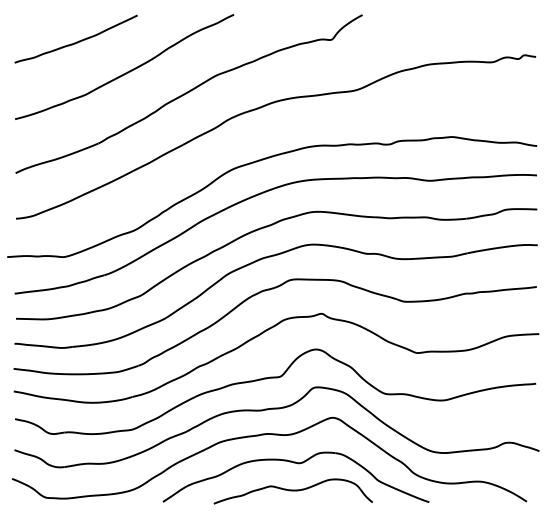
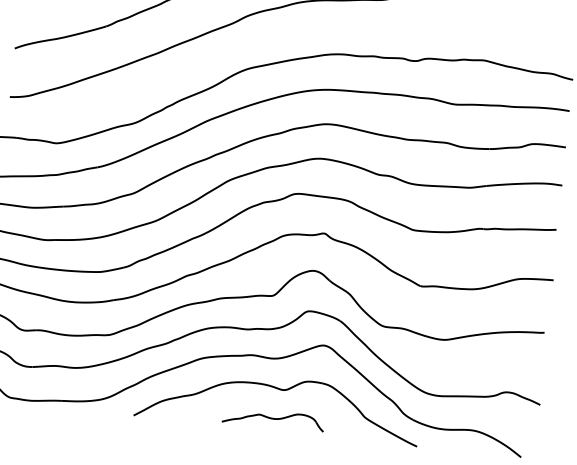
part: (292, 491) -> (272, 419), size x0.6

